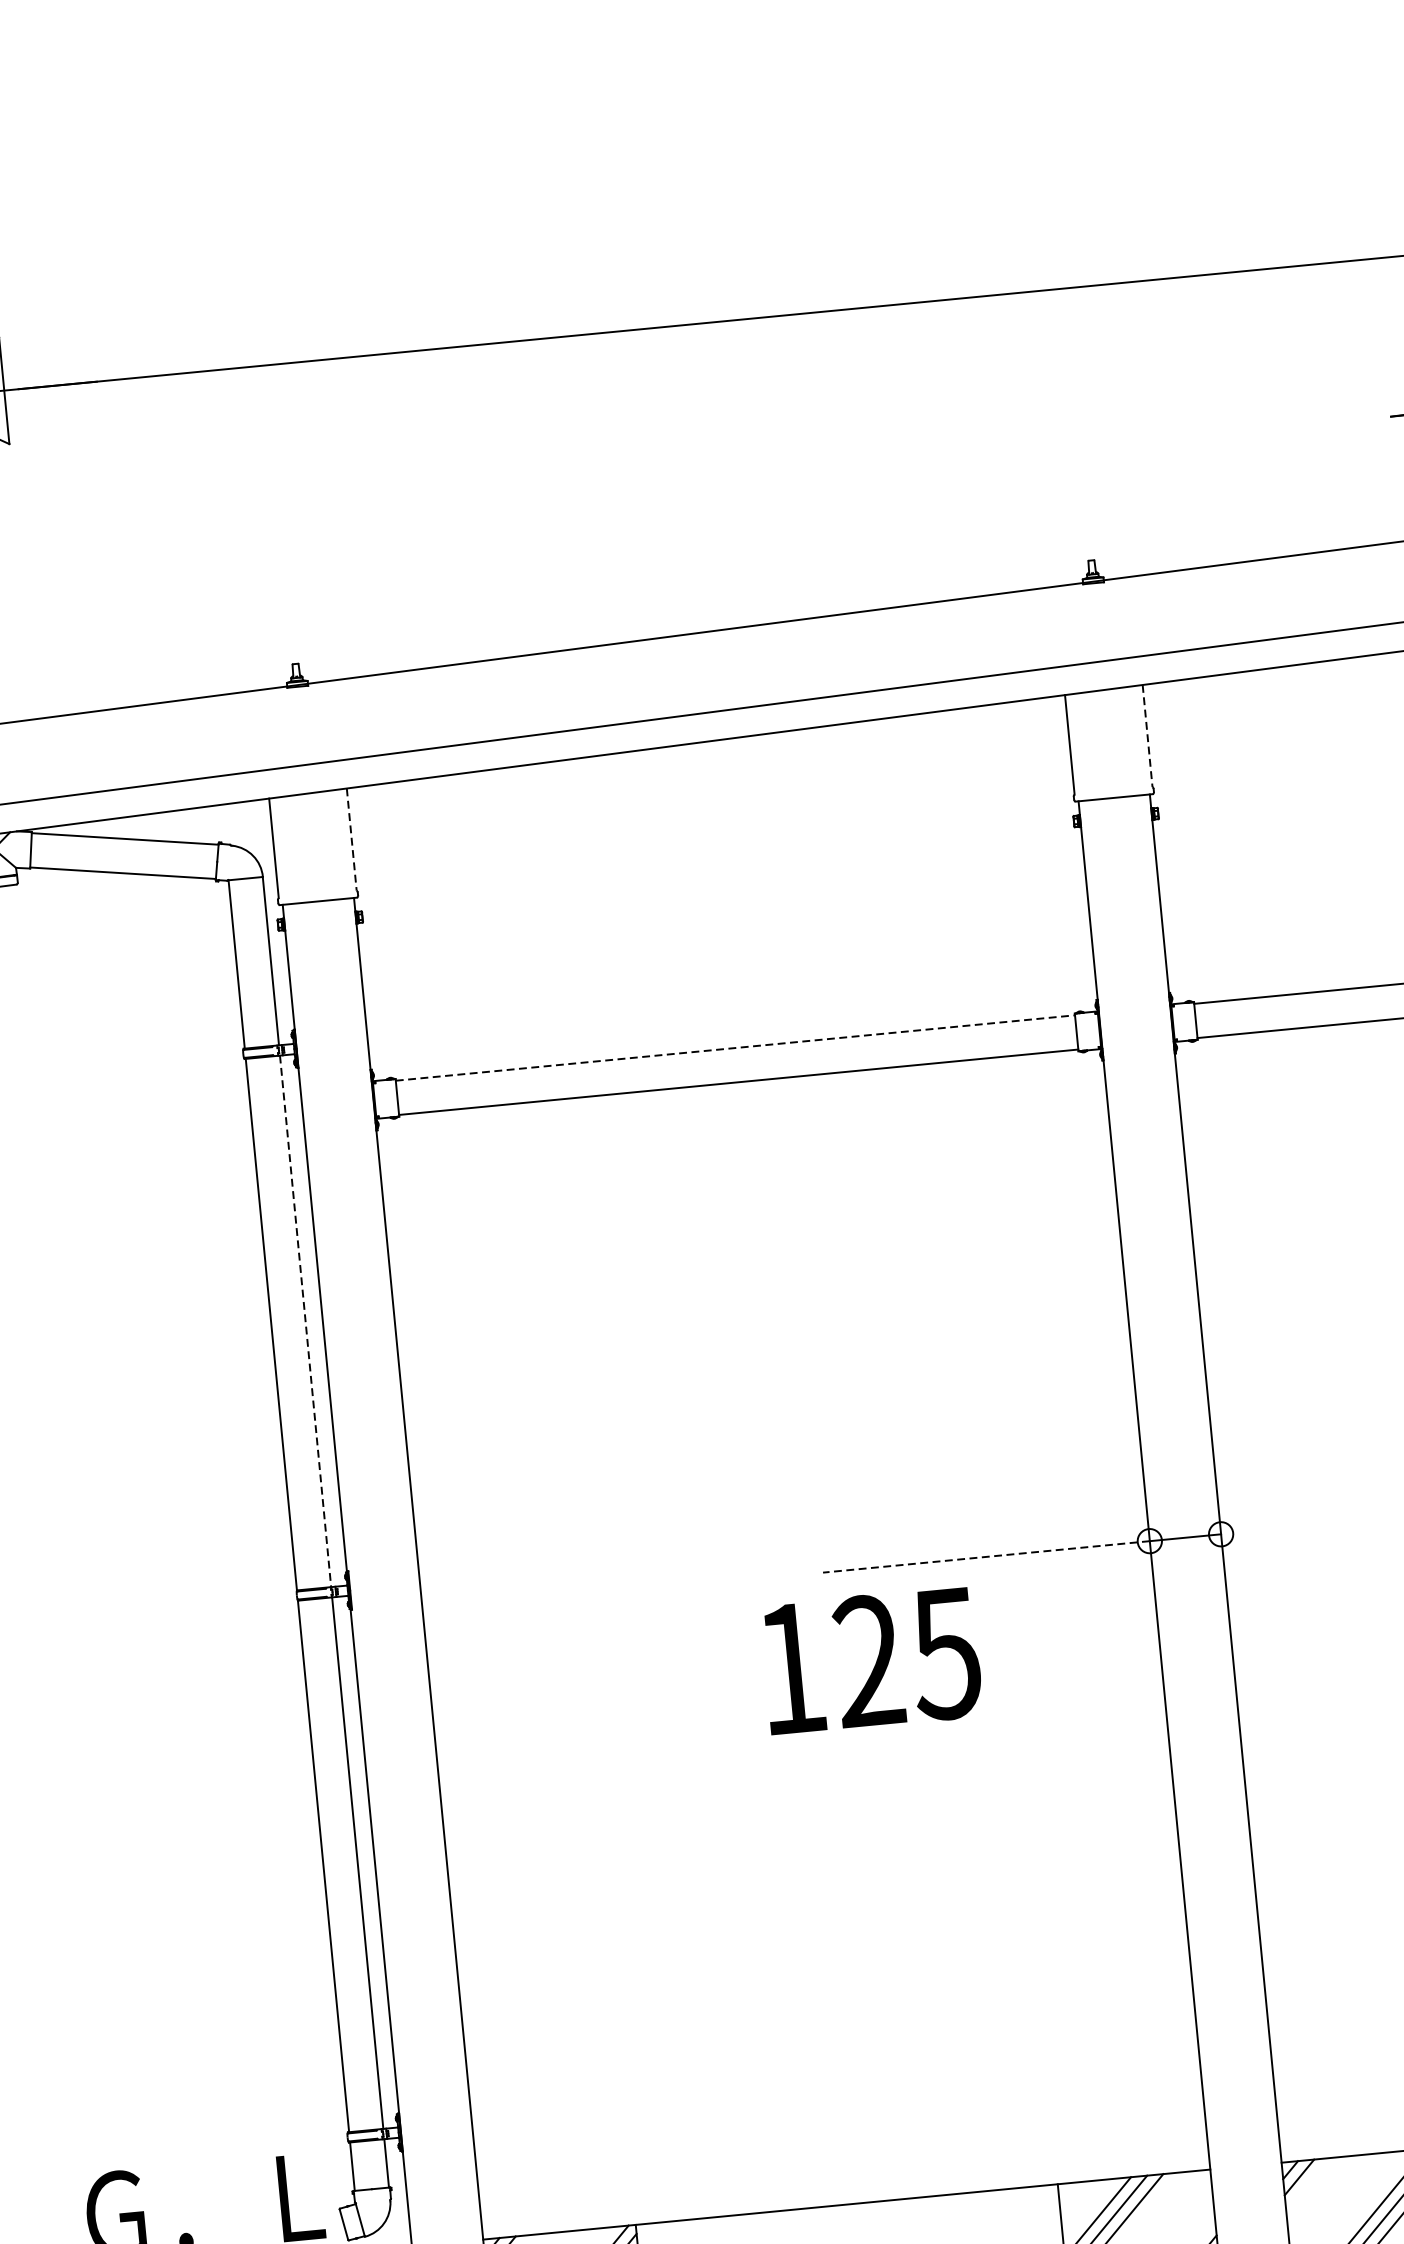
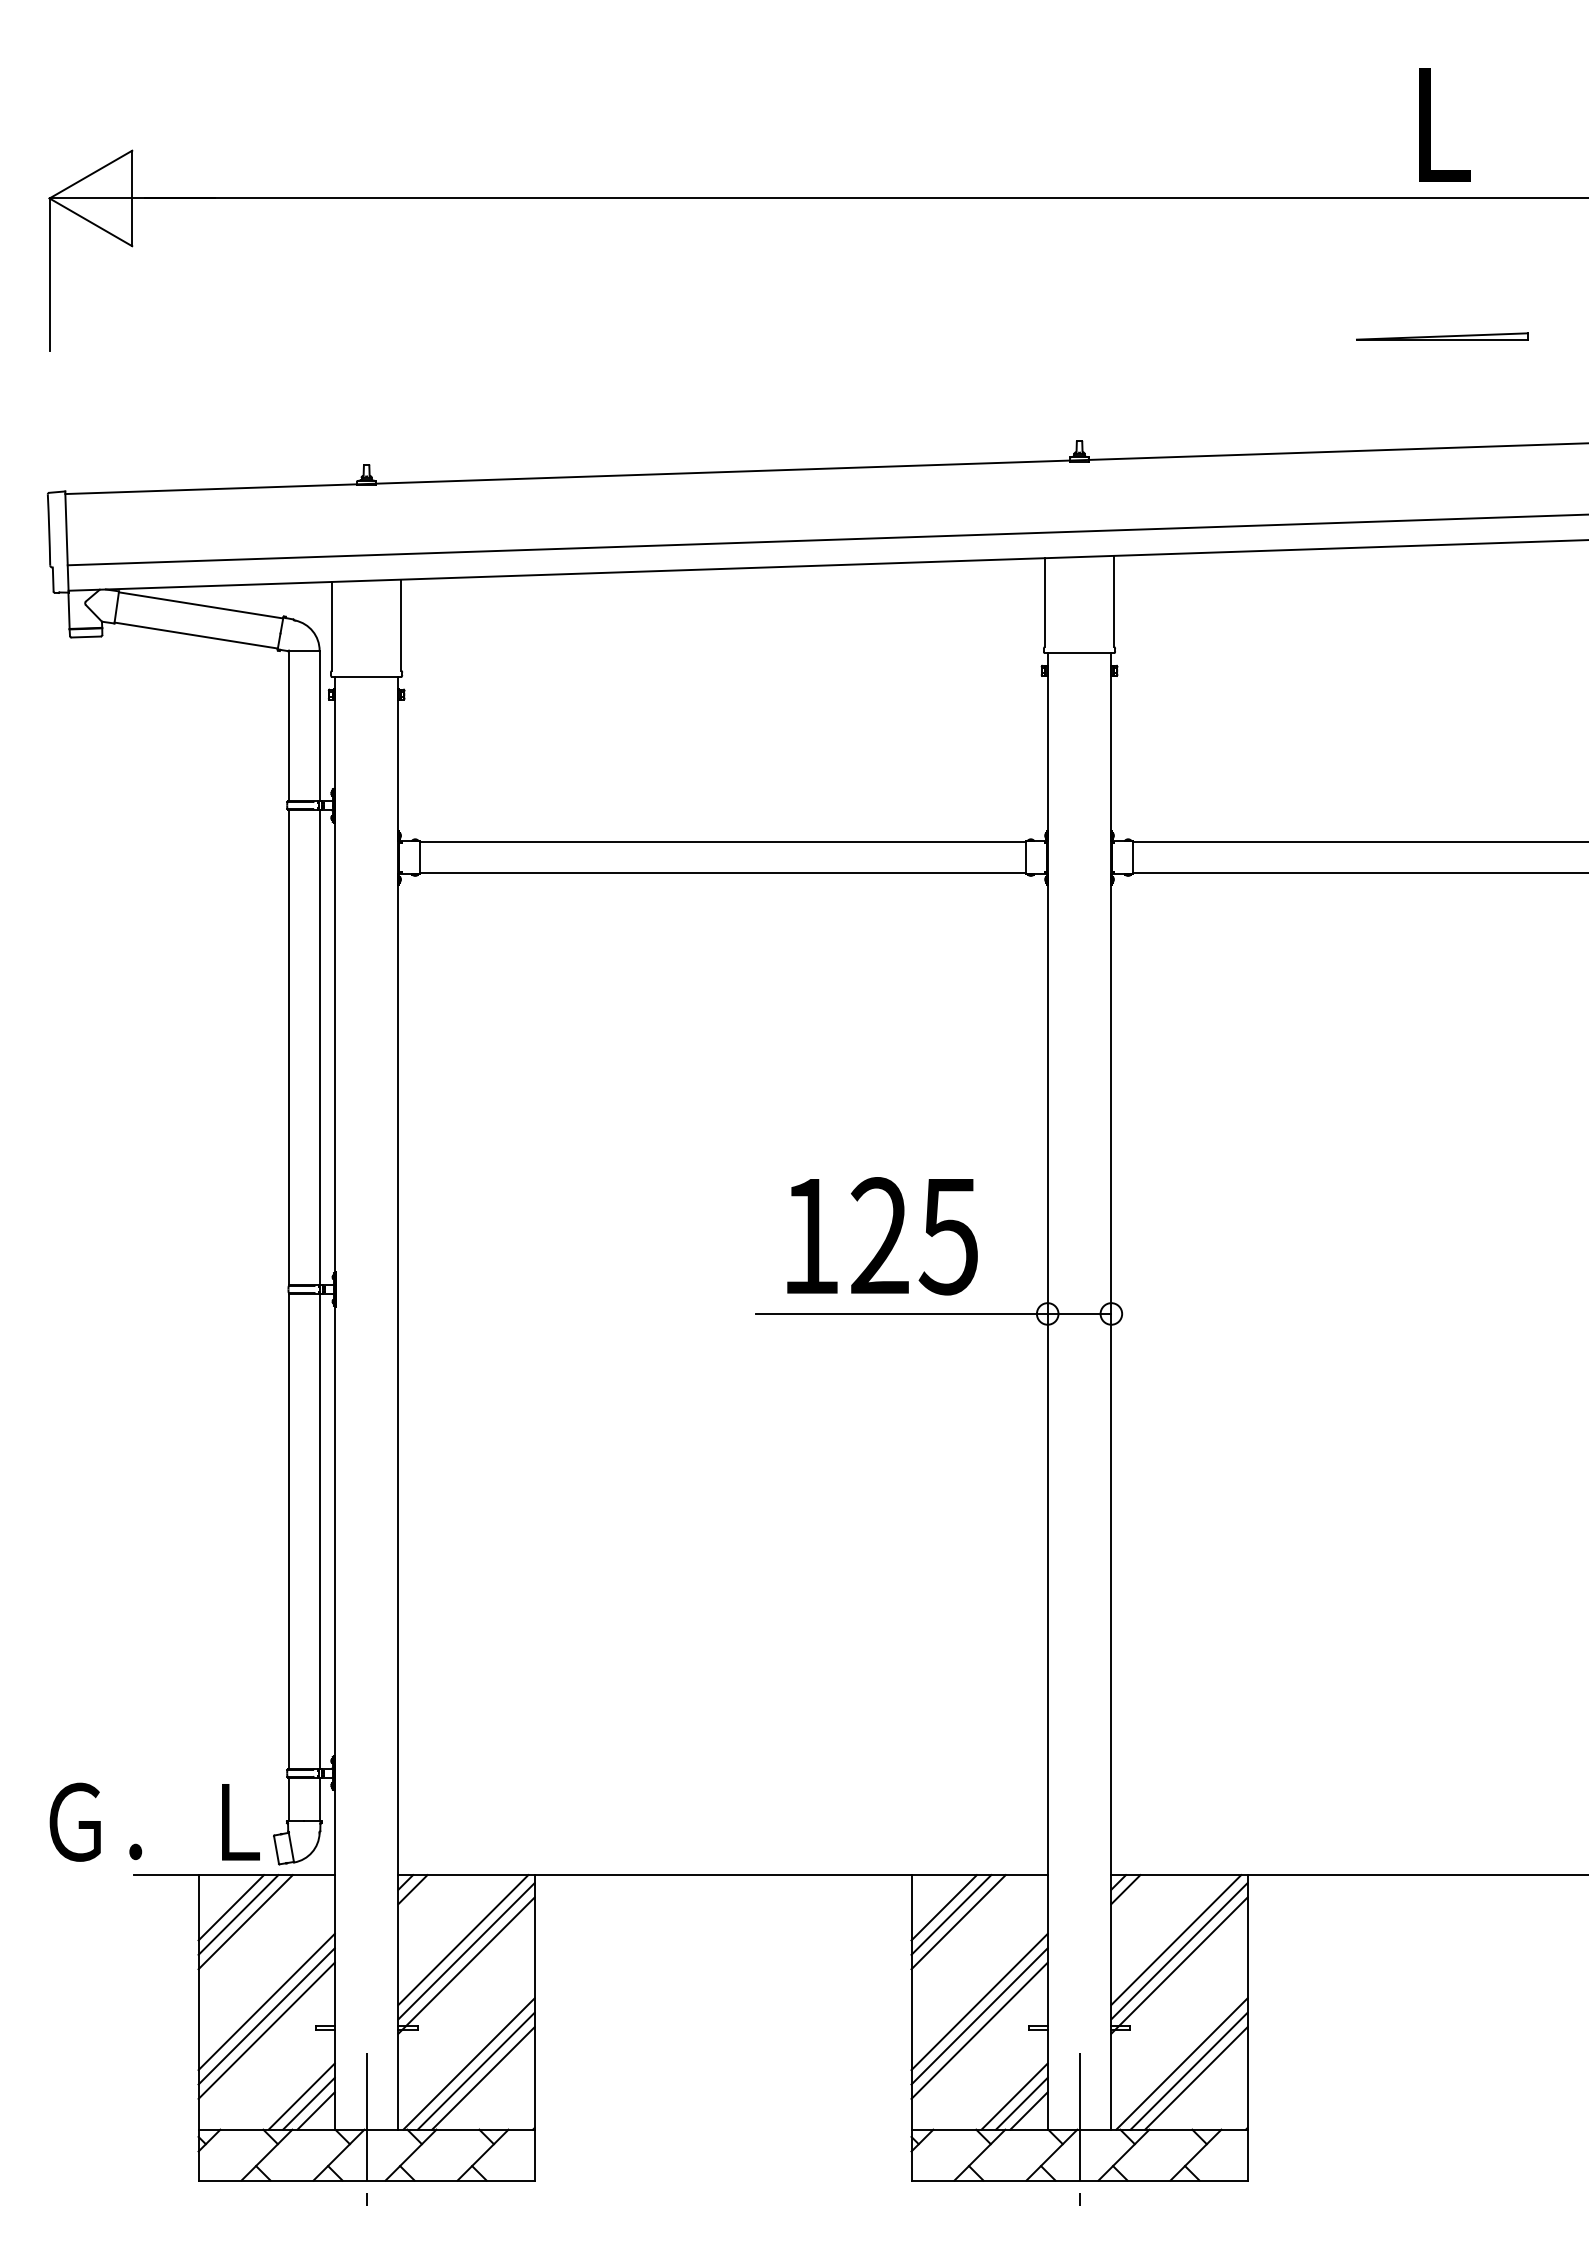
line: (1147, 736) -> (1114, 601), dashed -> solid
line: (351, 839) -> (401, 625), dashed -> solid
line: (735, 1048) -> (723, 842), dashed -> solid
line: (305, 1322) -> (319, 1048), dashed -> solid
line: (986, 1556) -> (901, 1313), dashed -> solid
text: (871, 1661) -> (882, 1236), moved

